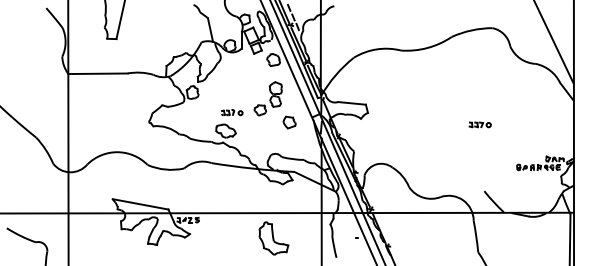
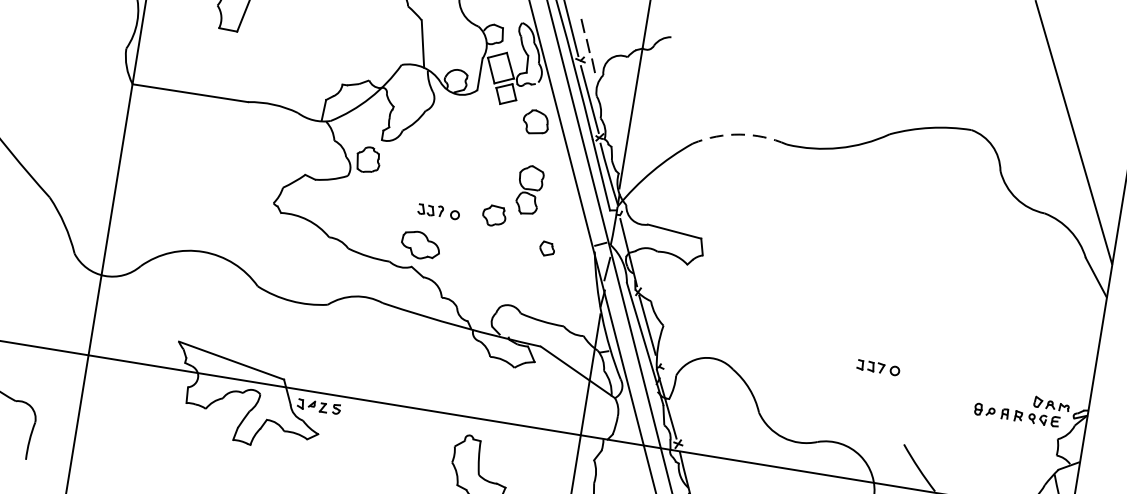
arc: (376, 49) -> (739, 134), solid -> dashed
part: (289, 122) -> (547, 248), size x0.6
part: (479, 124) -> (877, 366), moved

